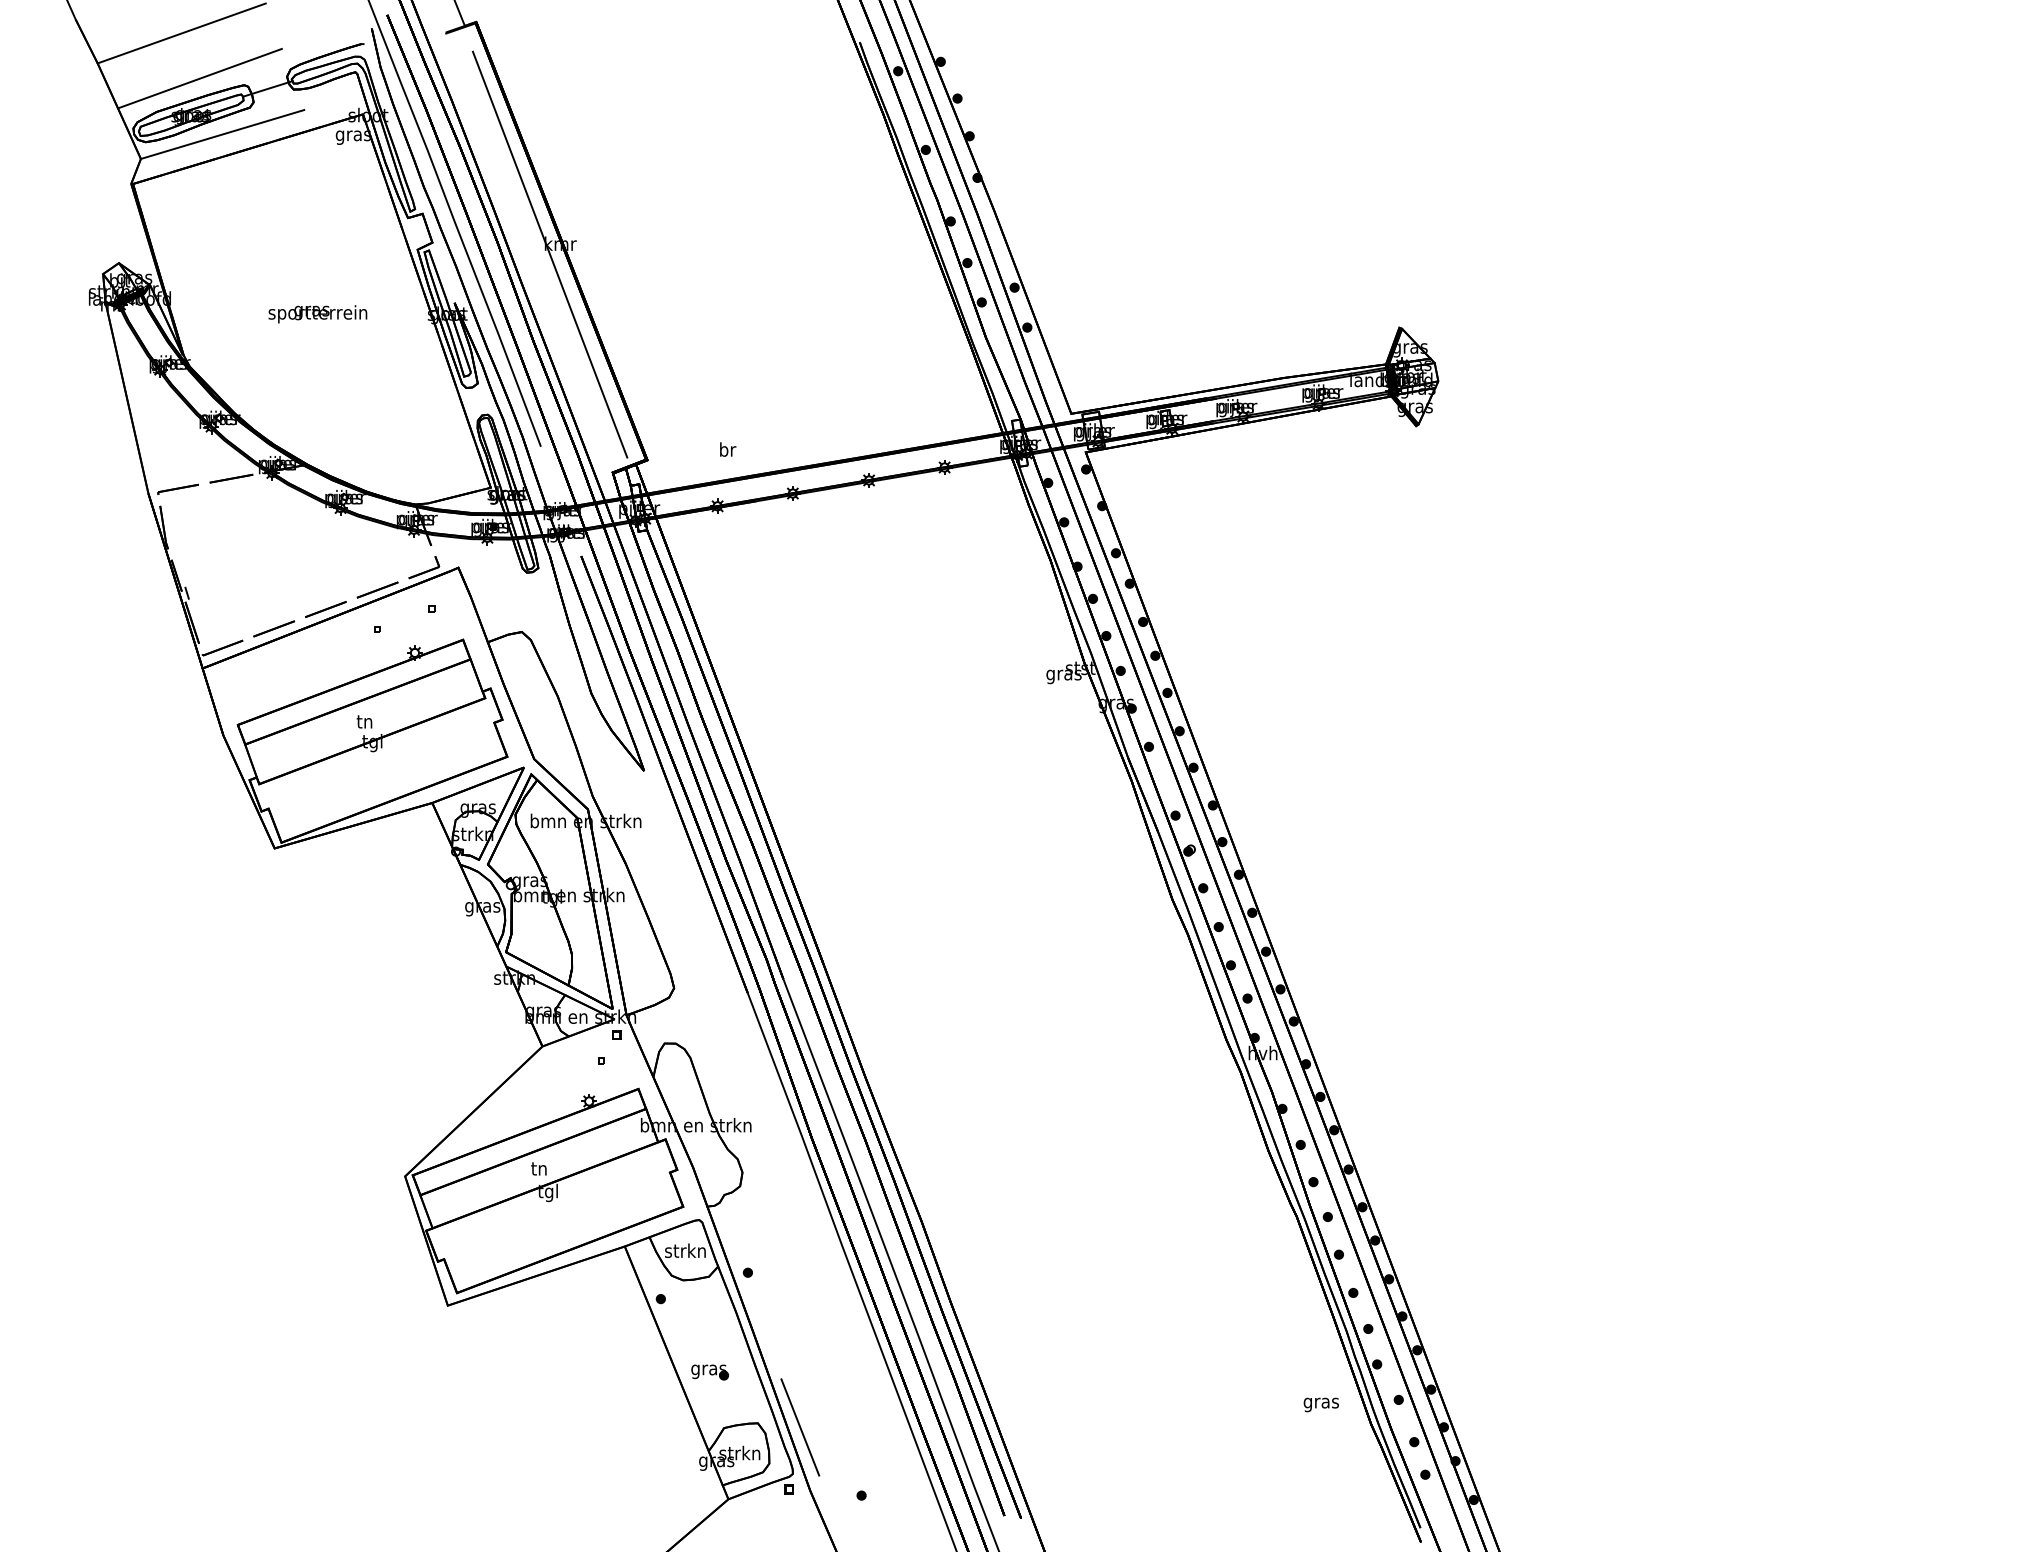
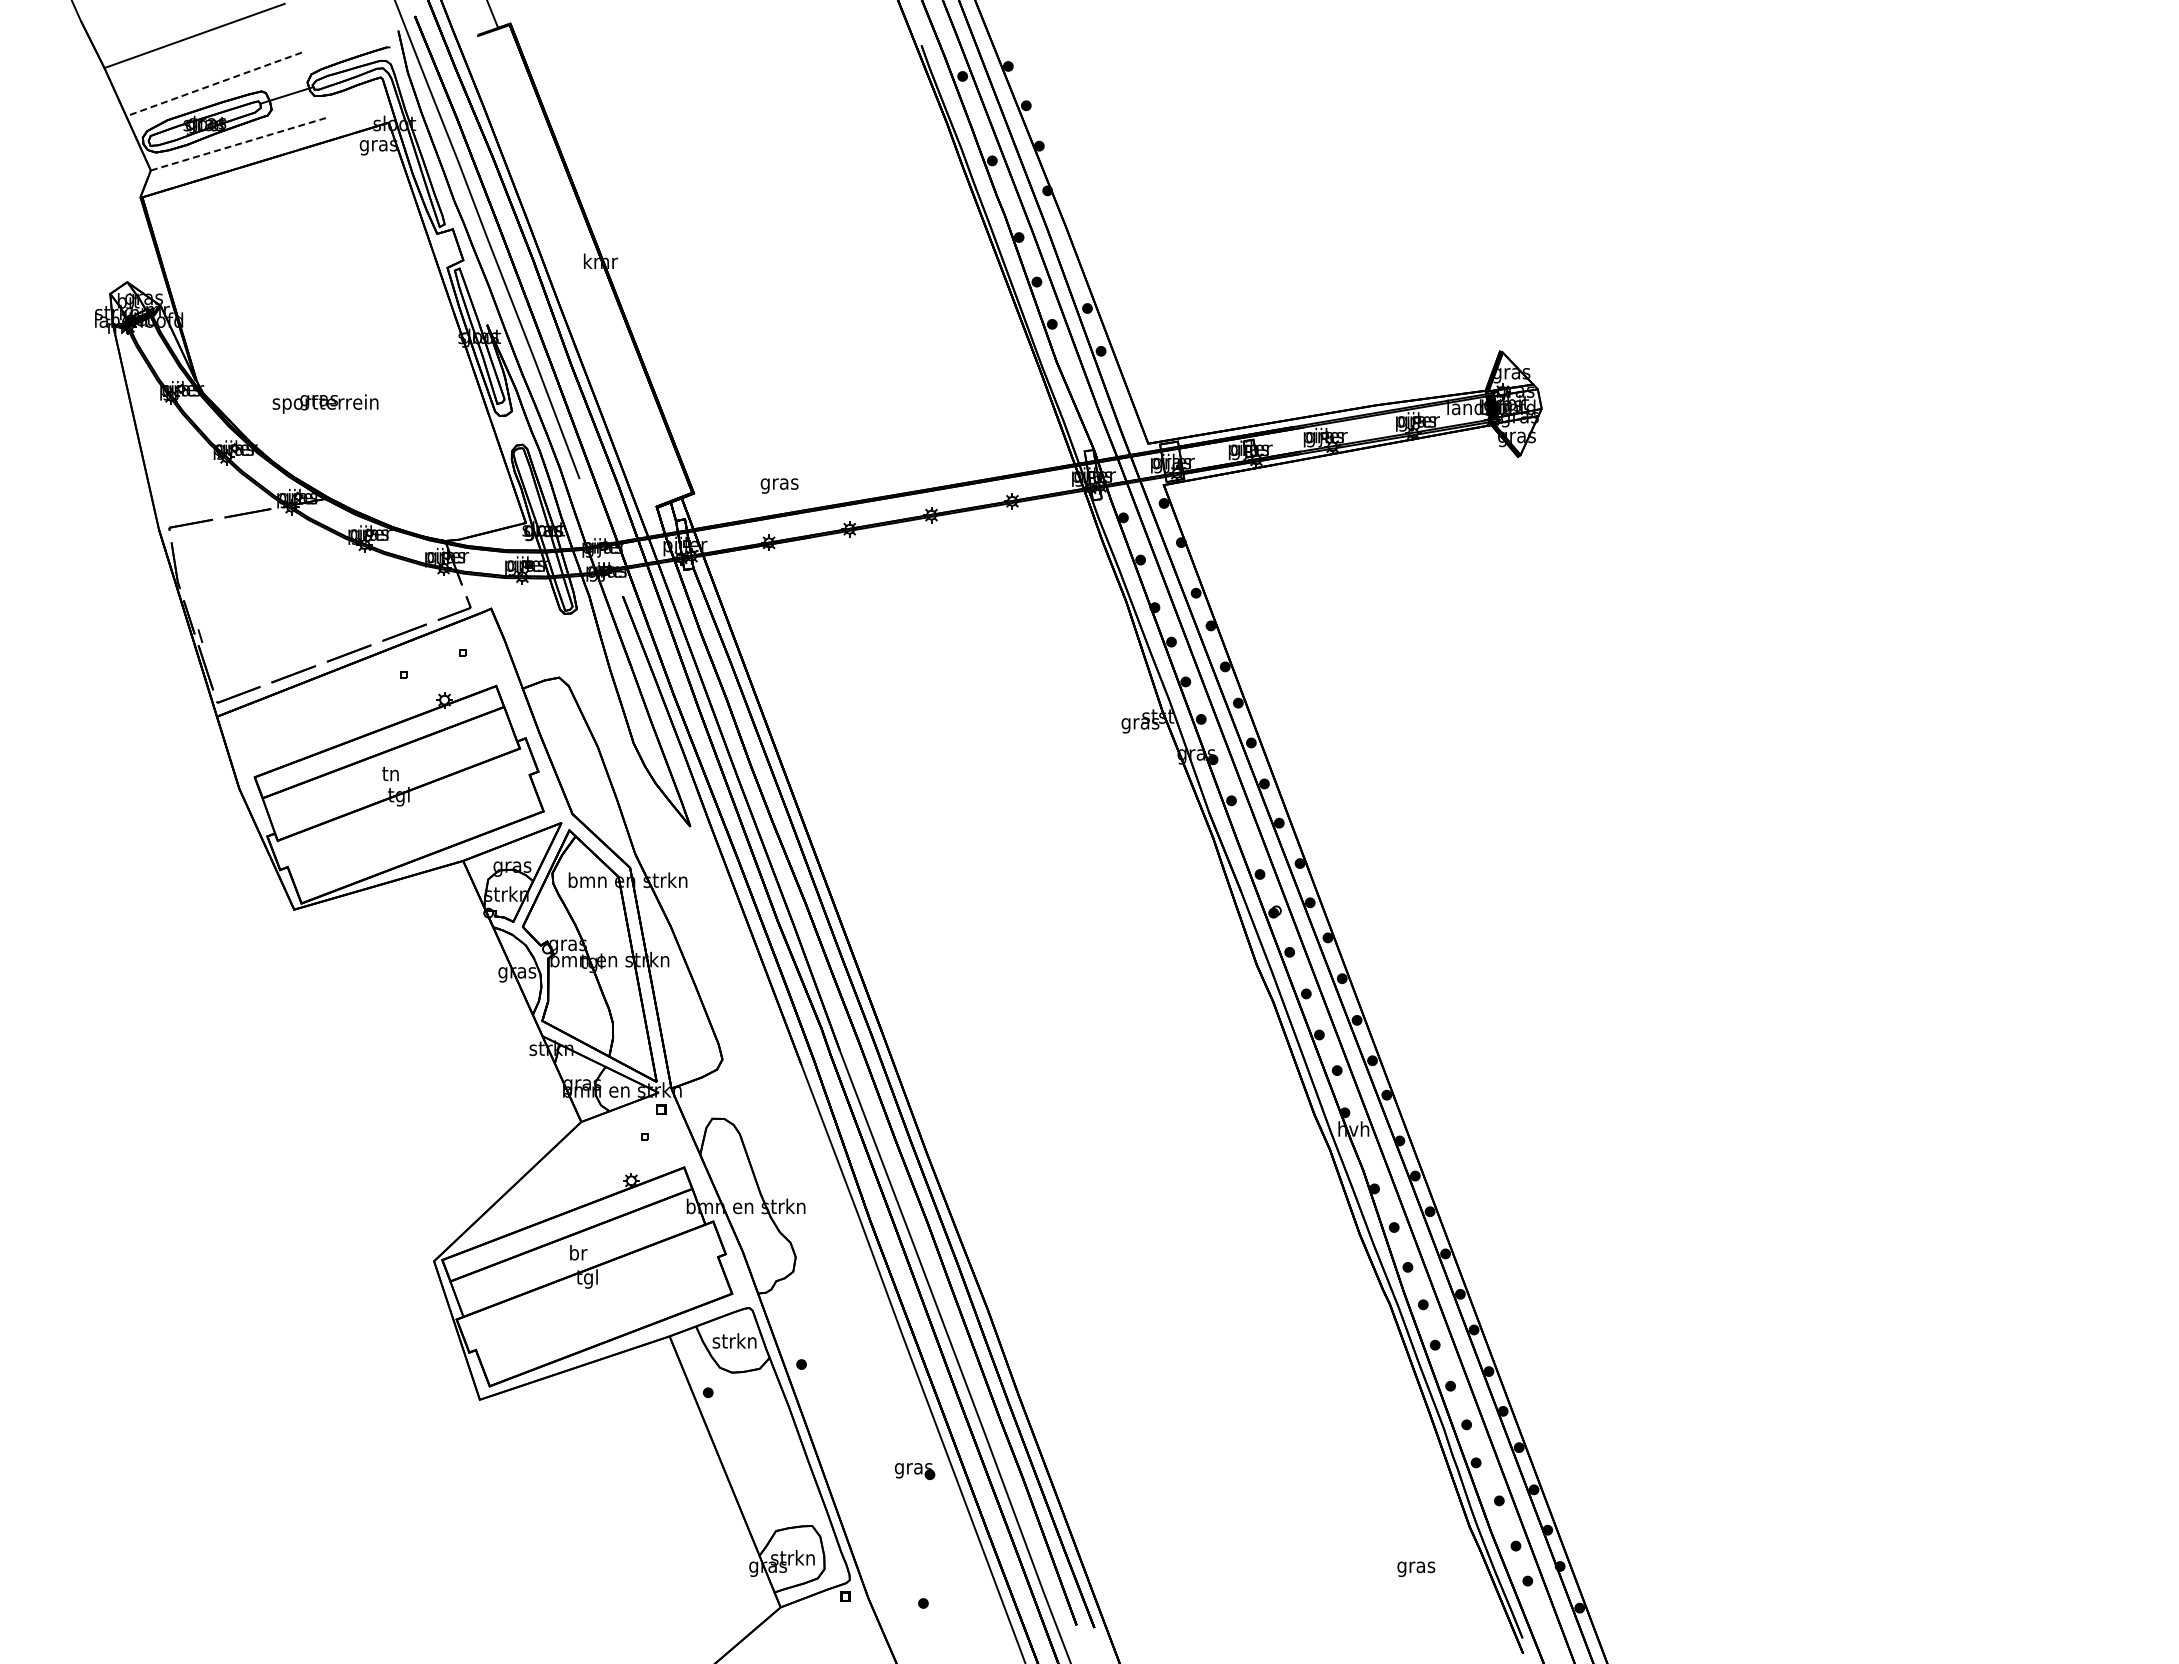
line: (199, 78) -> (213, 84), solid -> dashed
line: (222, 134) -> (238, 144), solid -> dashed
line: (550, 254) -> (589, 272), removed
text: (317, 313) -> (325, 403), moved
text: (727, 450) -> (779, 483), br -> gras
text: (539, 1168) -> (578, 1252), tn -> br
part: (709, 1372) -> (914, 1471), moved
text: (1321, 1405) -> (1416, 1569), moved
line: (800, 1426) -> (857, 1529), removed

